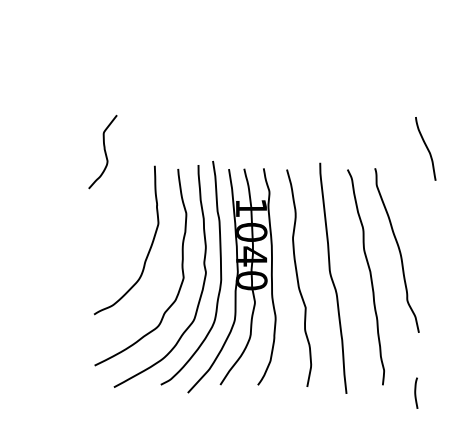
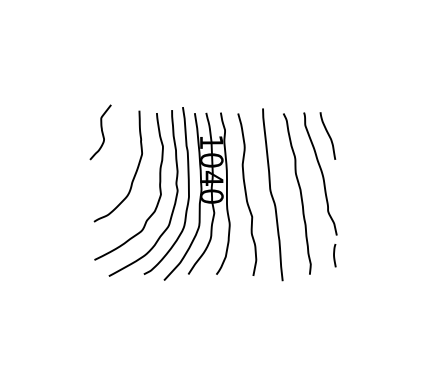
curve: (425, 146) -> (327, 134), moved
curve: (104, 152) -> (101, 132), moved
curve: (415, 393) -> (334, 255), moved

